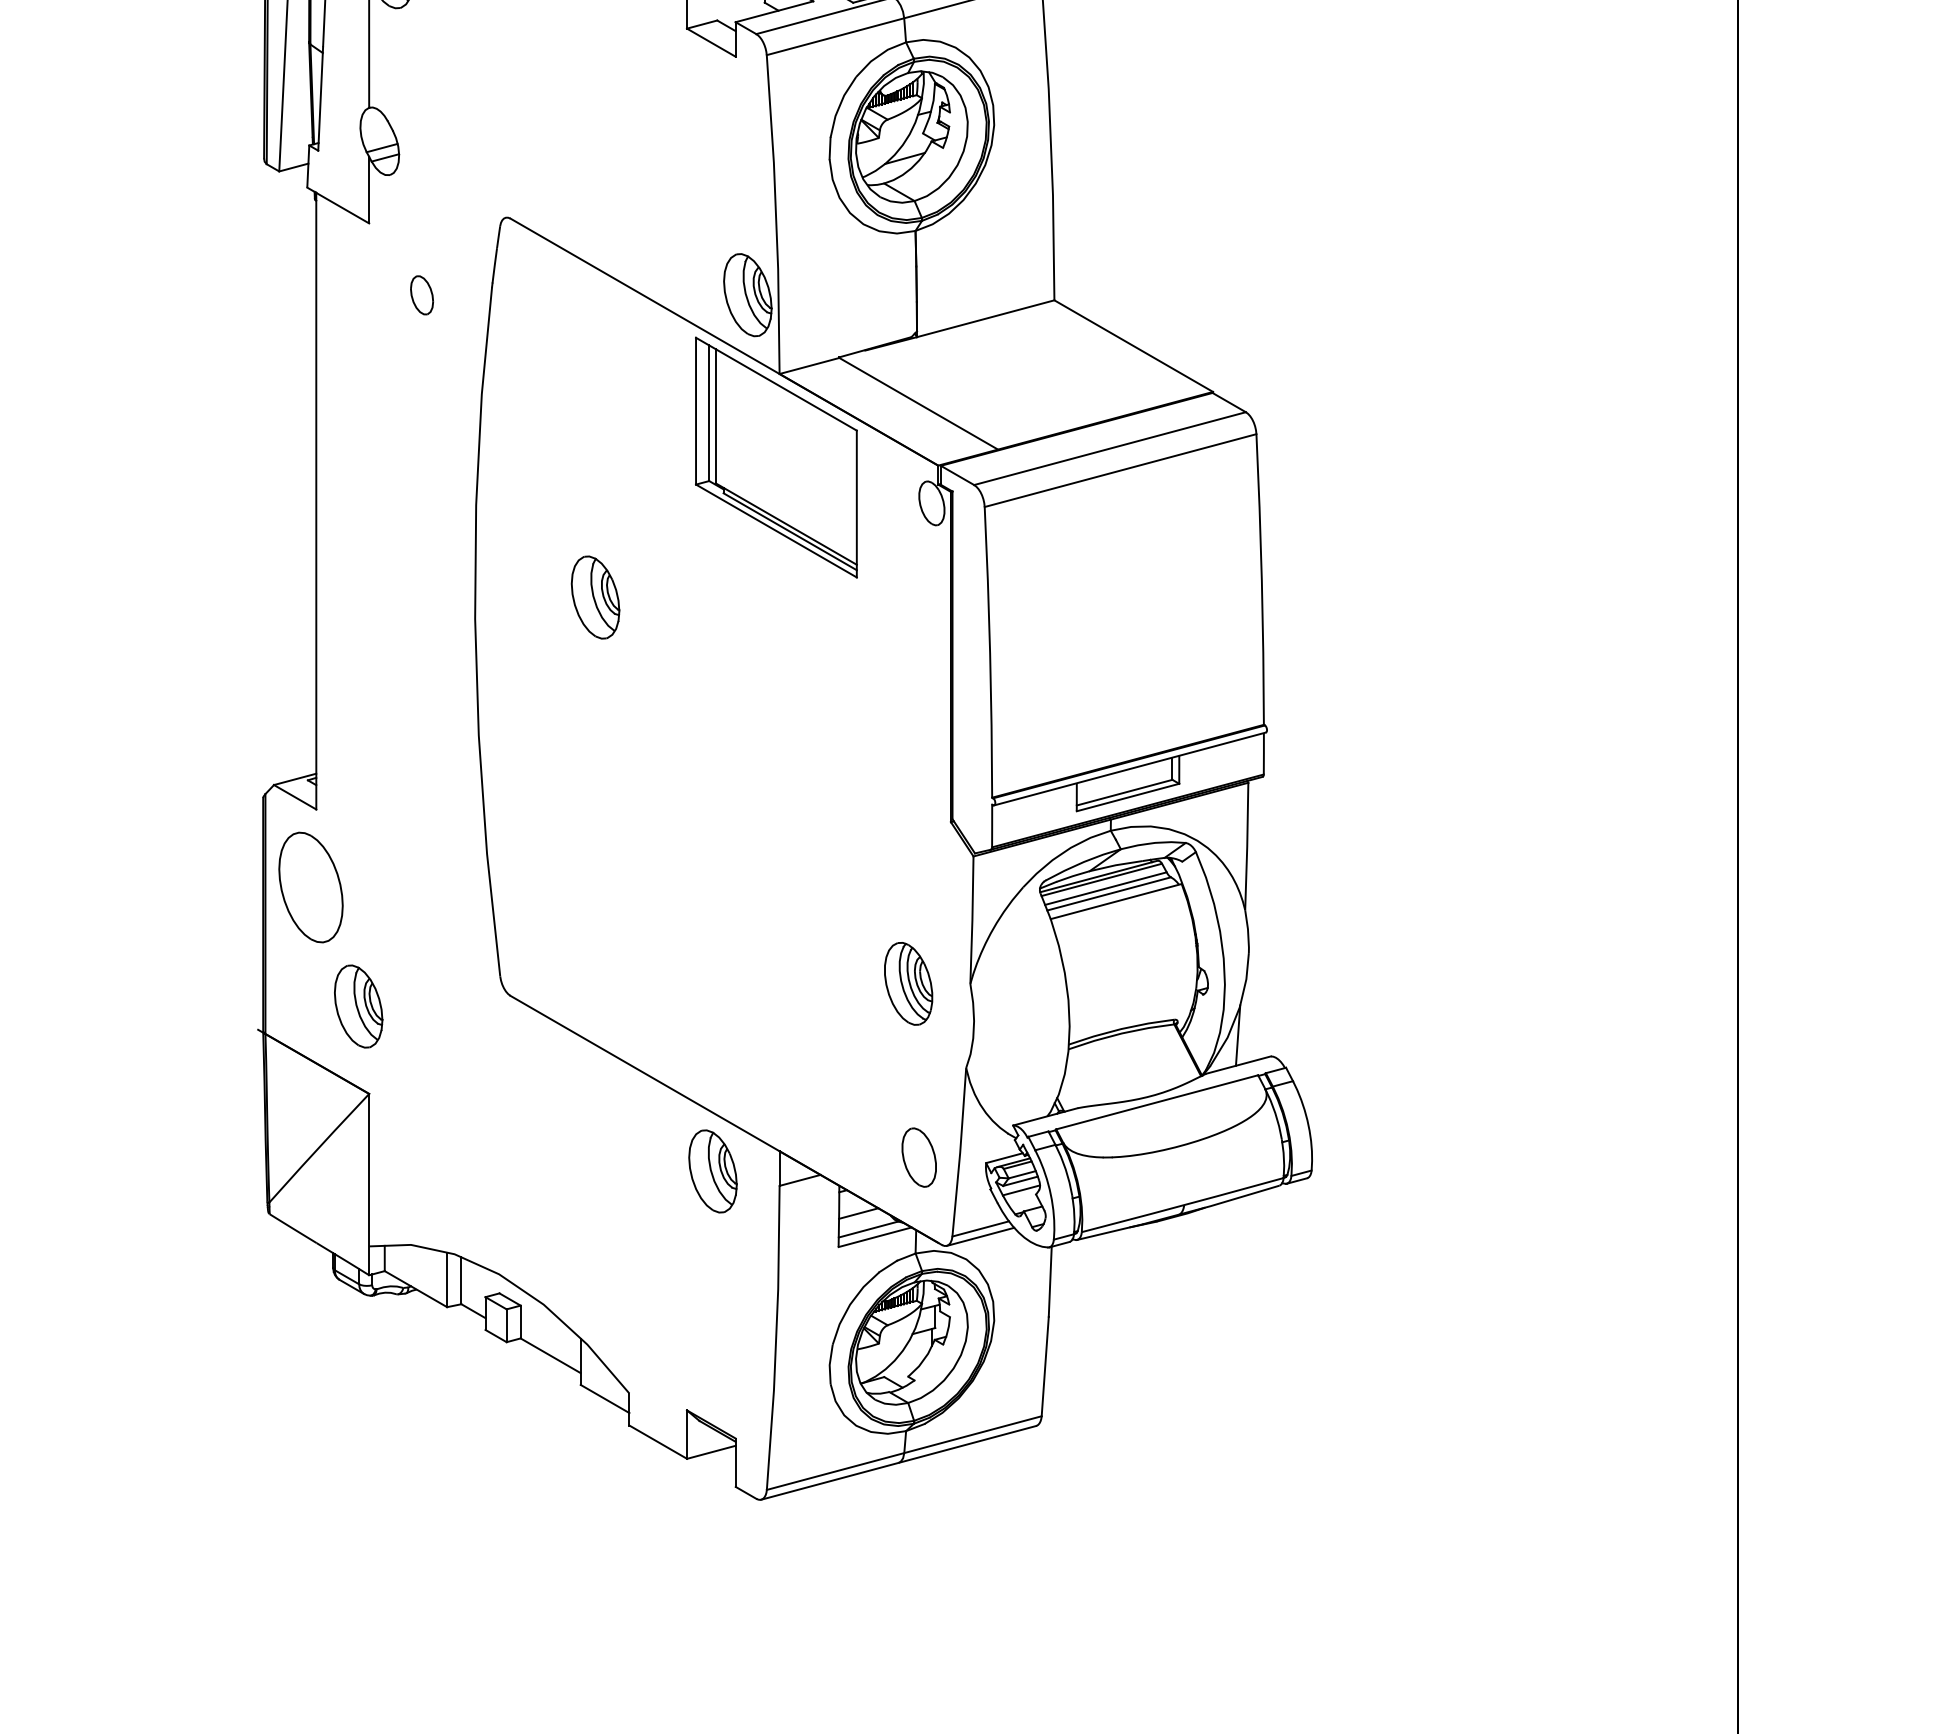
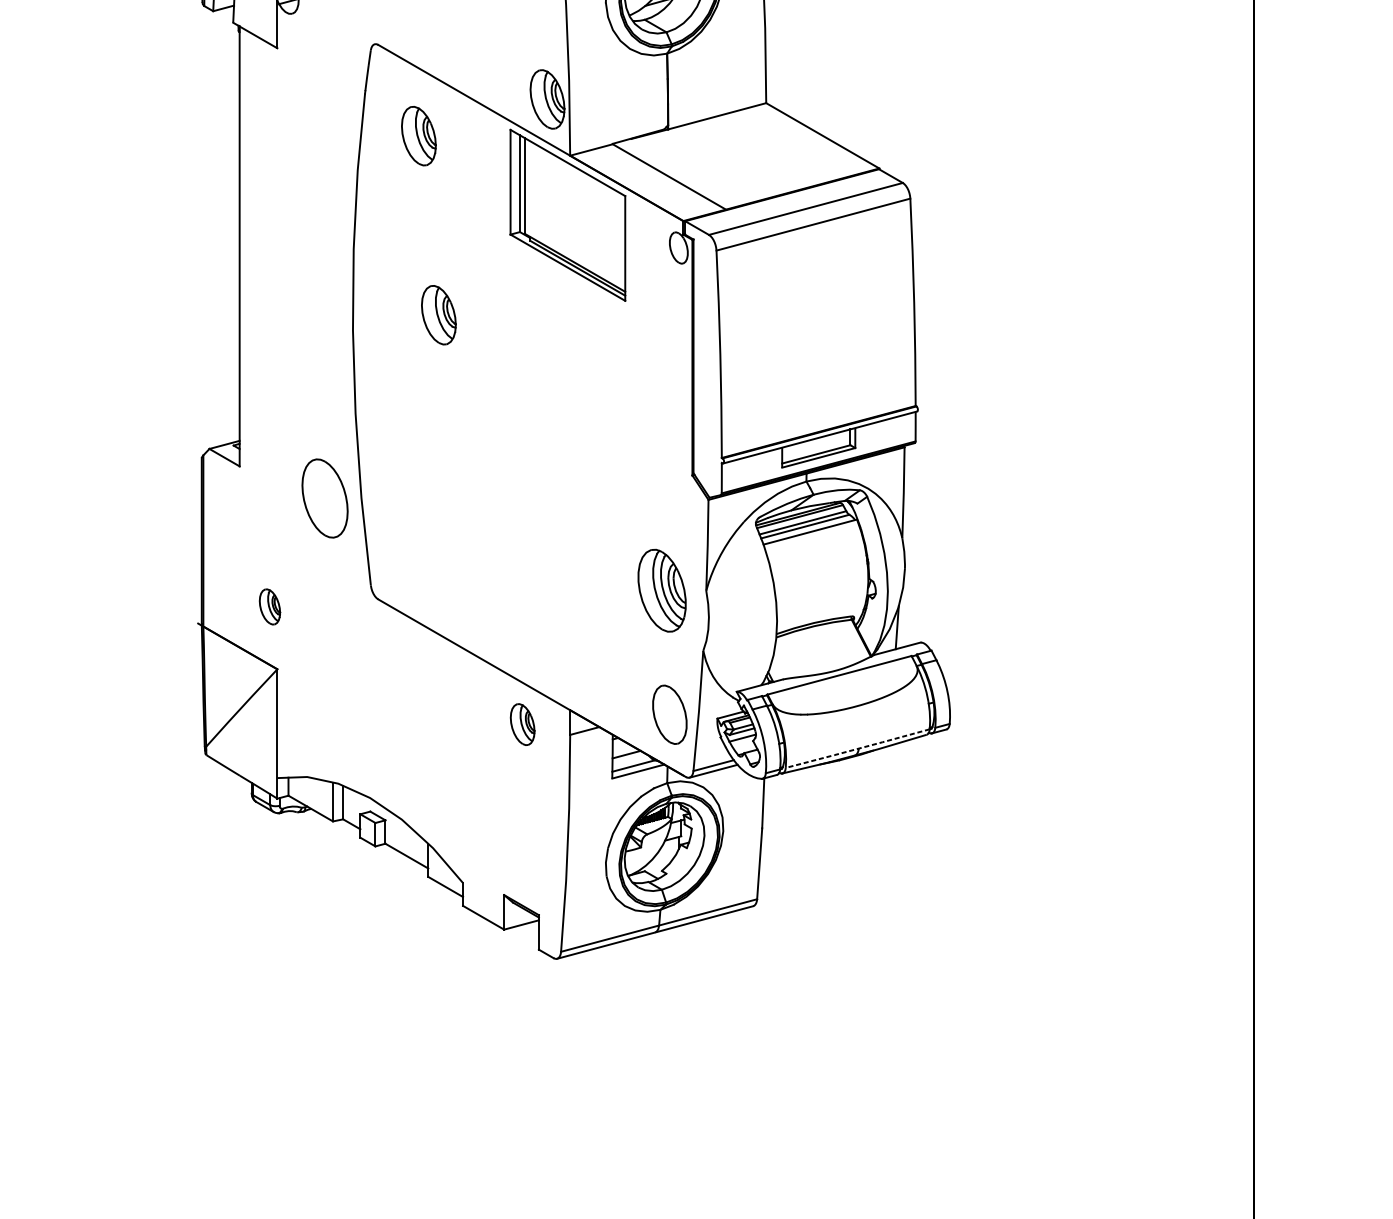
part: (421, 295) -> (314, 99), removed
part: (567, 346) -> (418, 136), added
part: (310, 887) -> (324, 498), moved
part: (908, 983) -> (662, 590), size x1.4
part: (358, 1006) -> (269, 606), size x0.6
part: (918, 1157) -> (669, 714), size x1.4
part: (712, 1171) -> (522, 724), size x0.7
line: (1183, 1205) -> (858, 748), solid -> dashed

